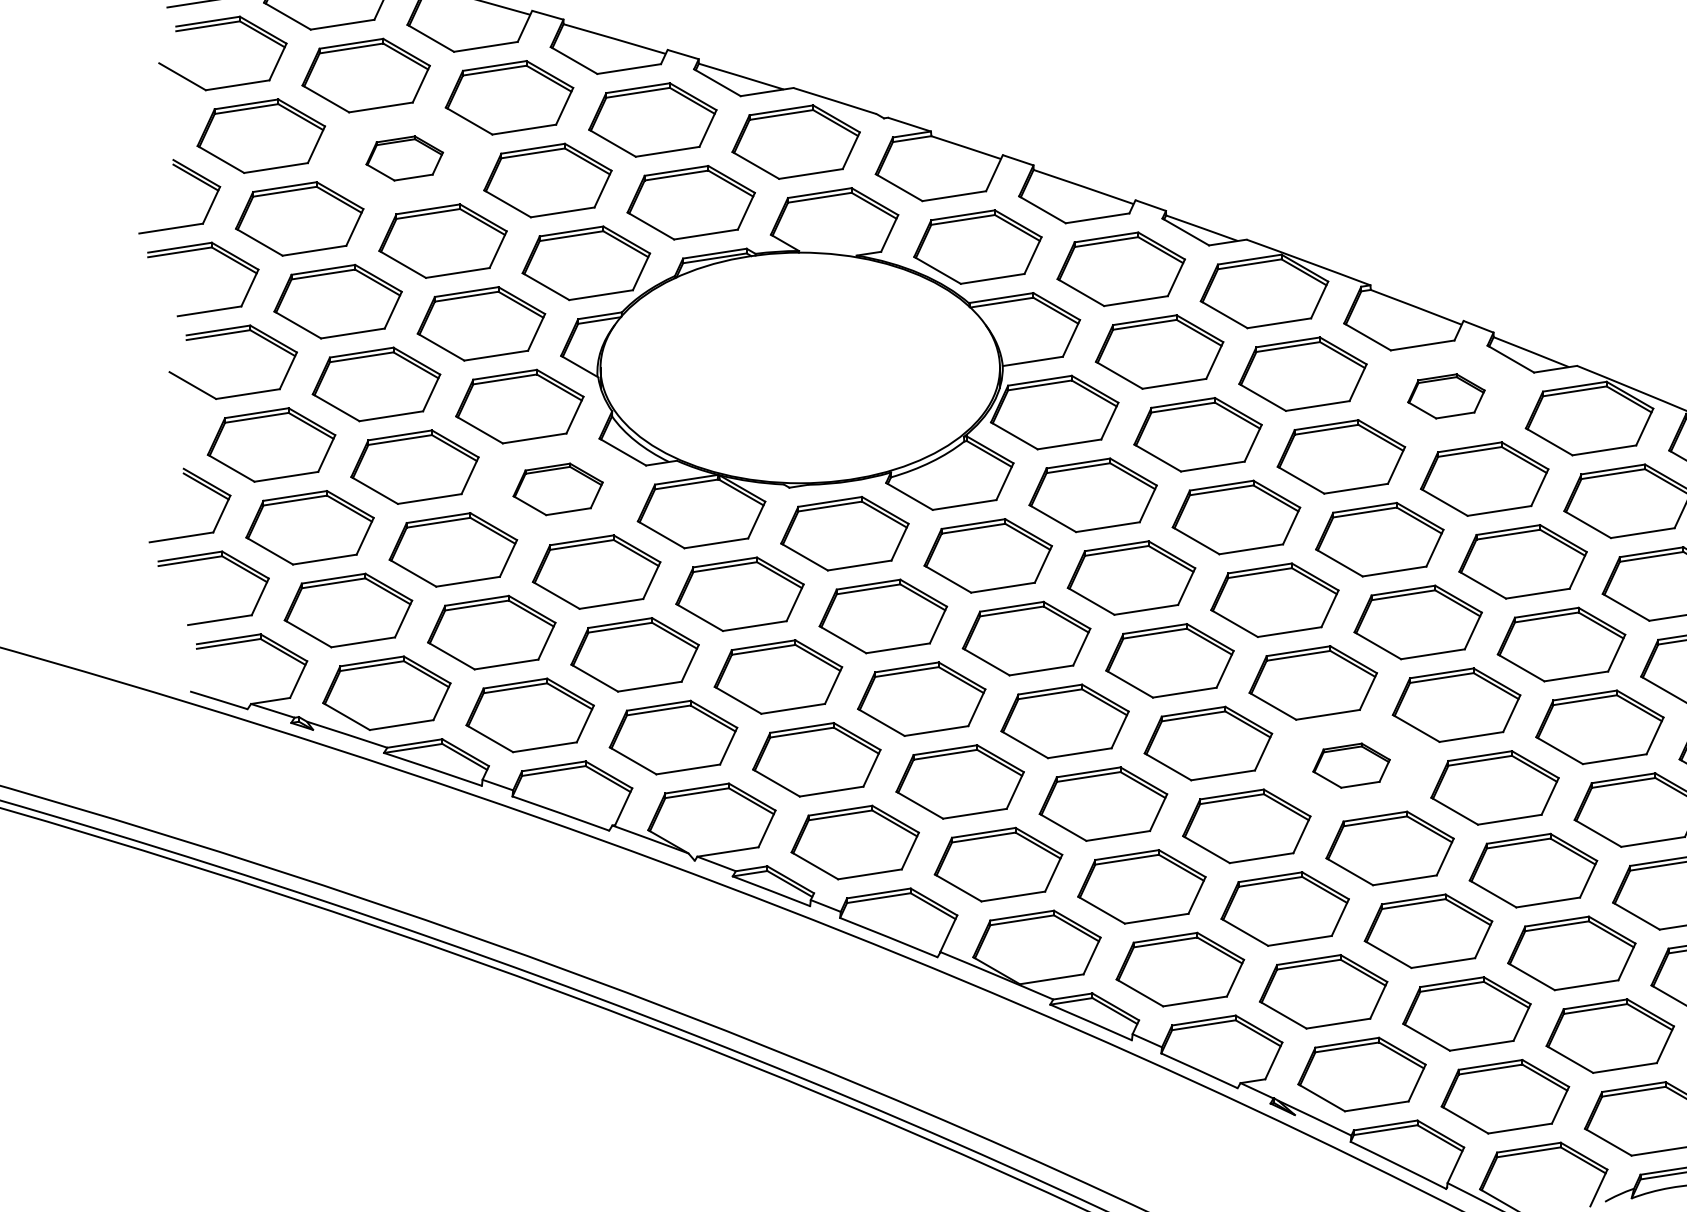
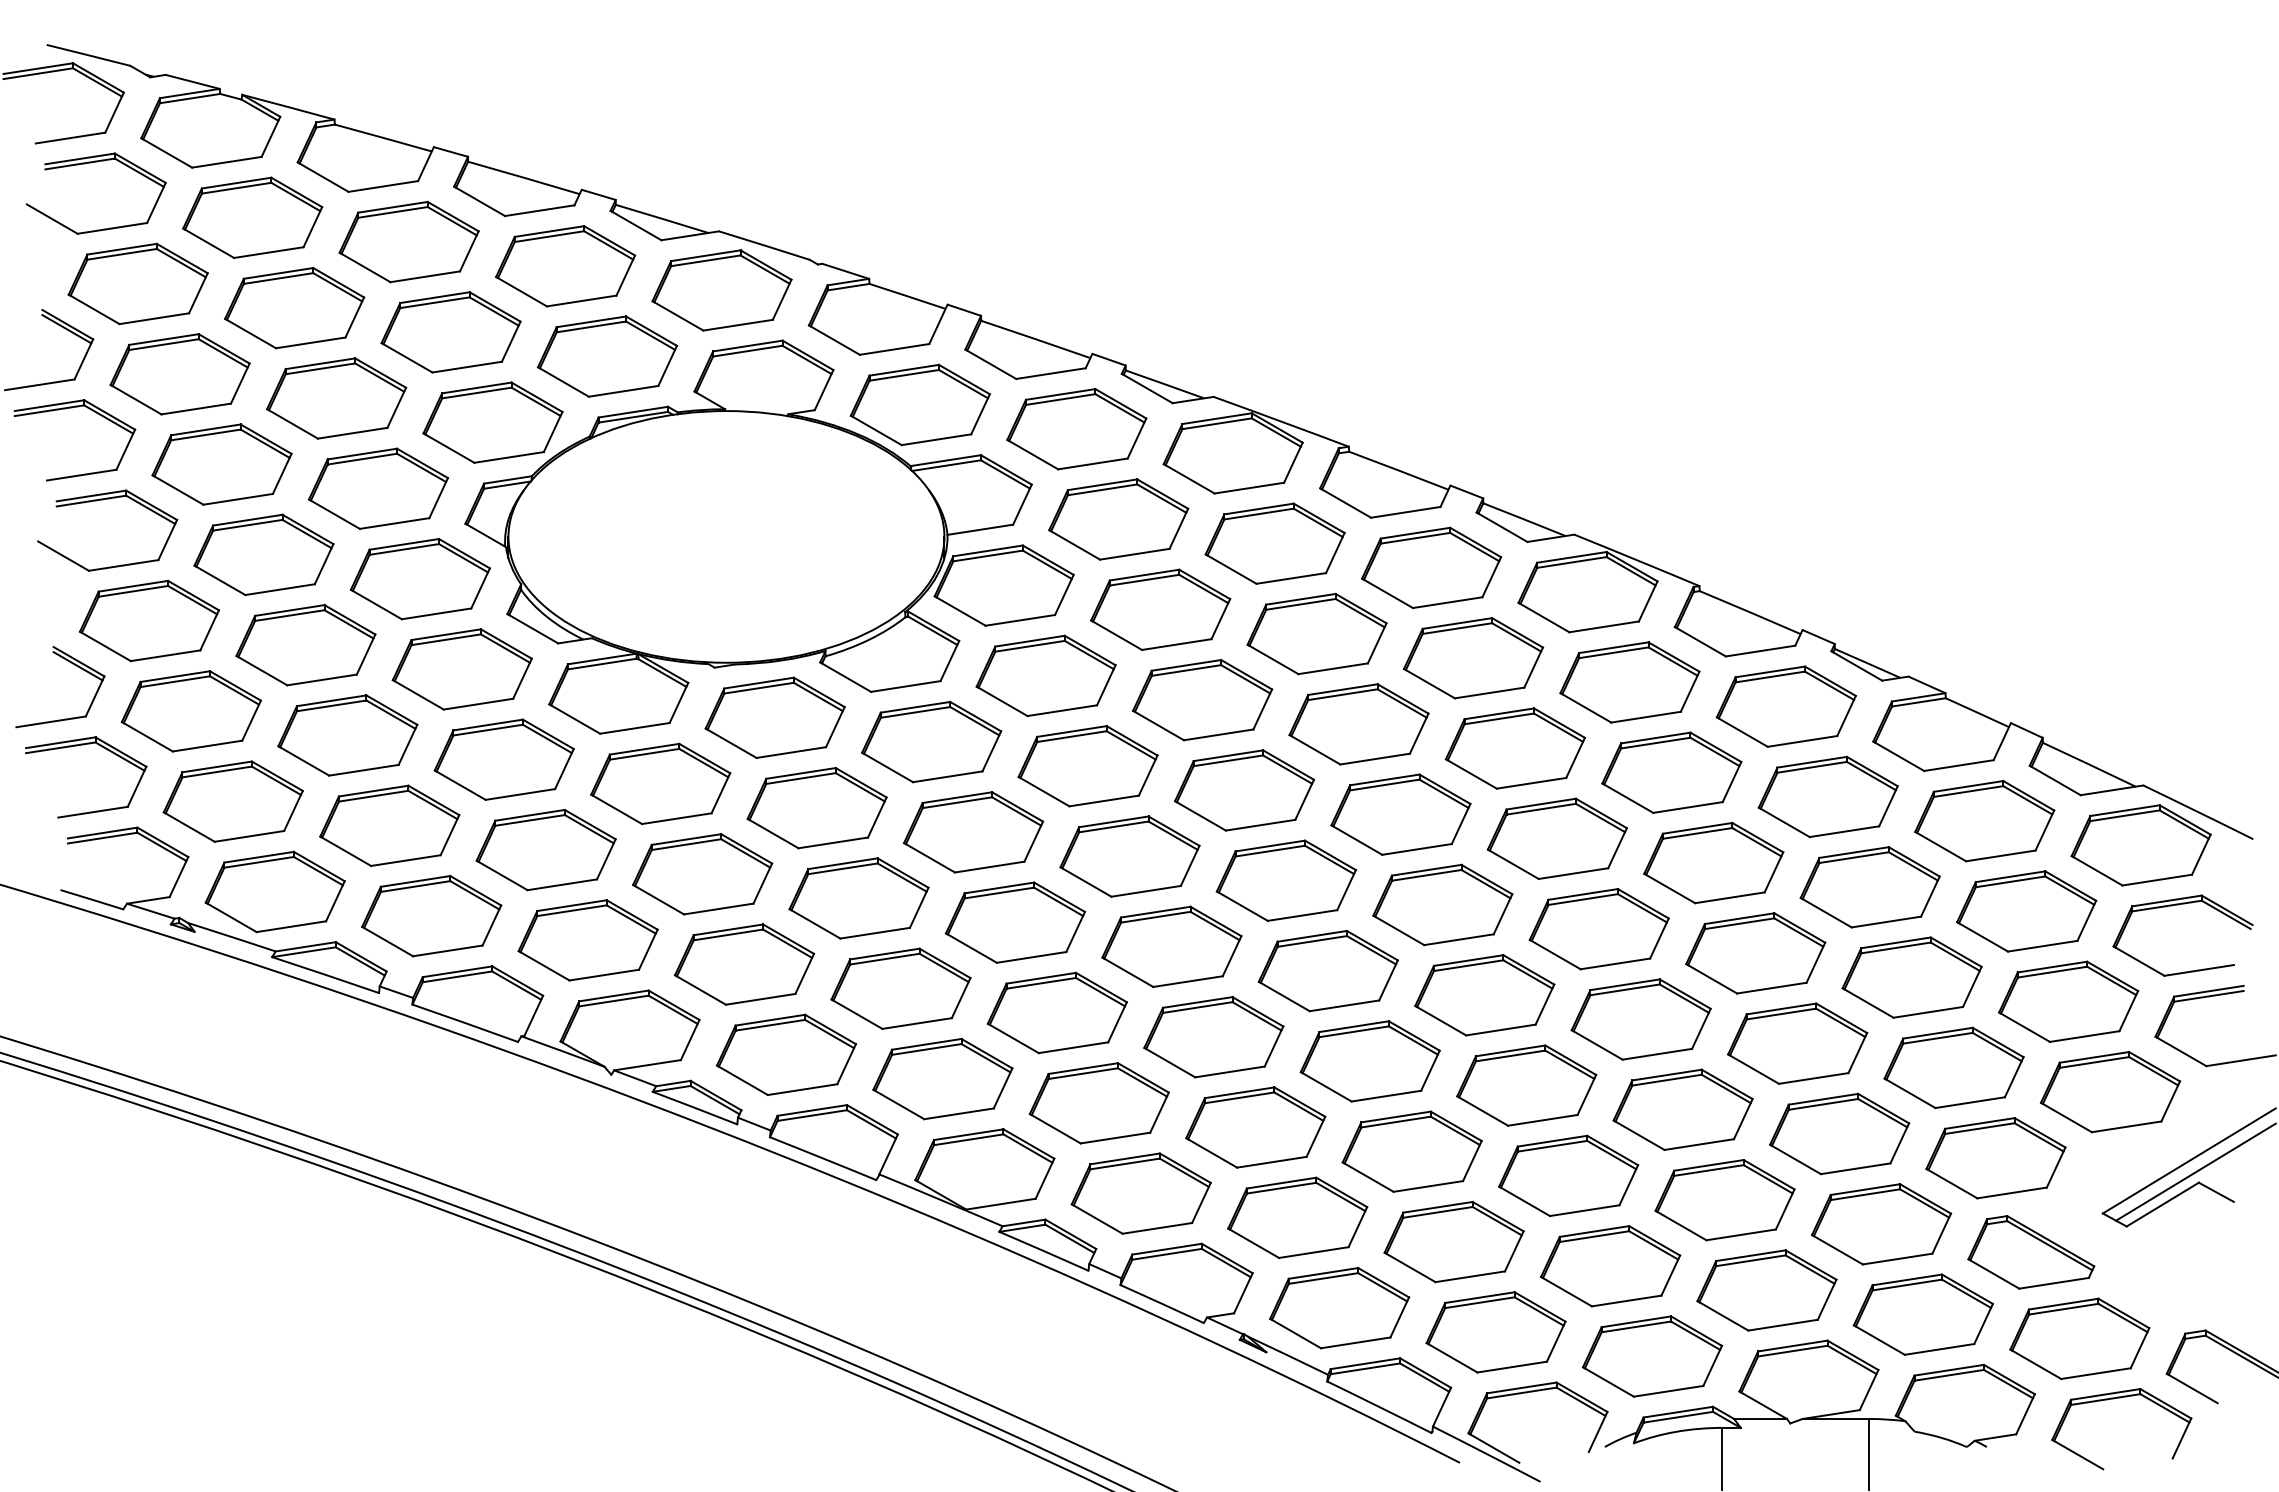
part: (404, 158) -> (294, 308), size x1.67
part: (1446, 395) -> (1431, 567), size x1.67
part: (557, 489) -> (461, 669), size x1.43
part: (1350, 765) -> (1327, 970), size x1.67

